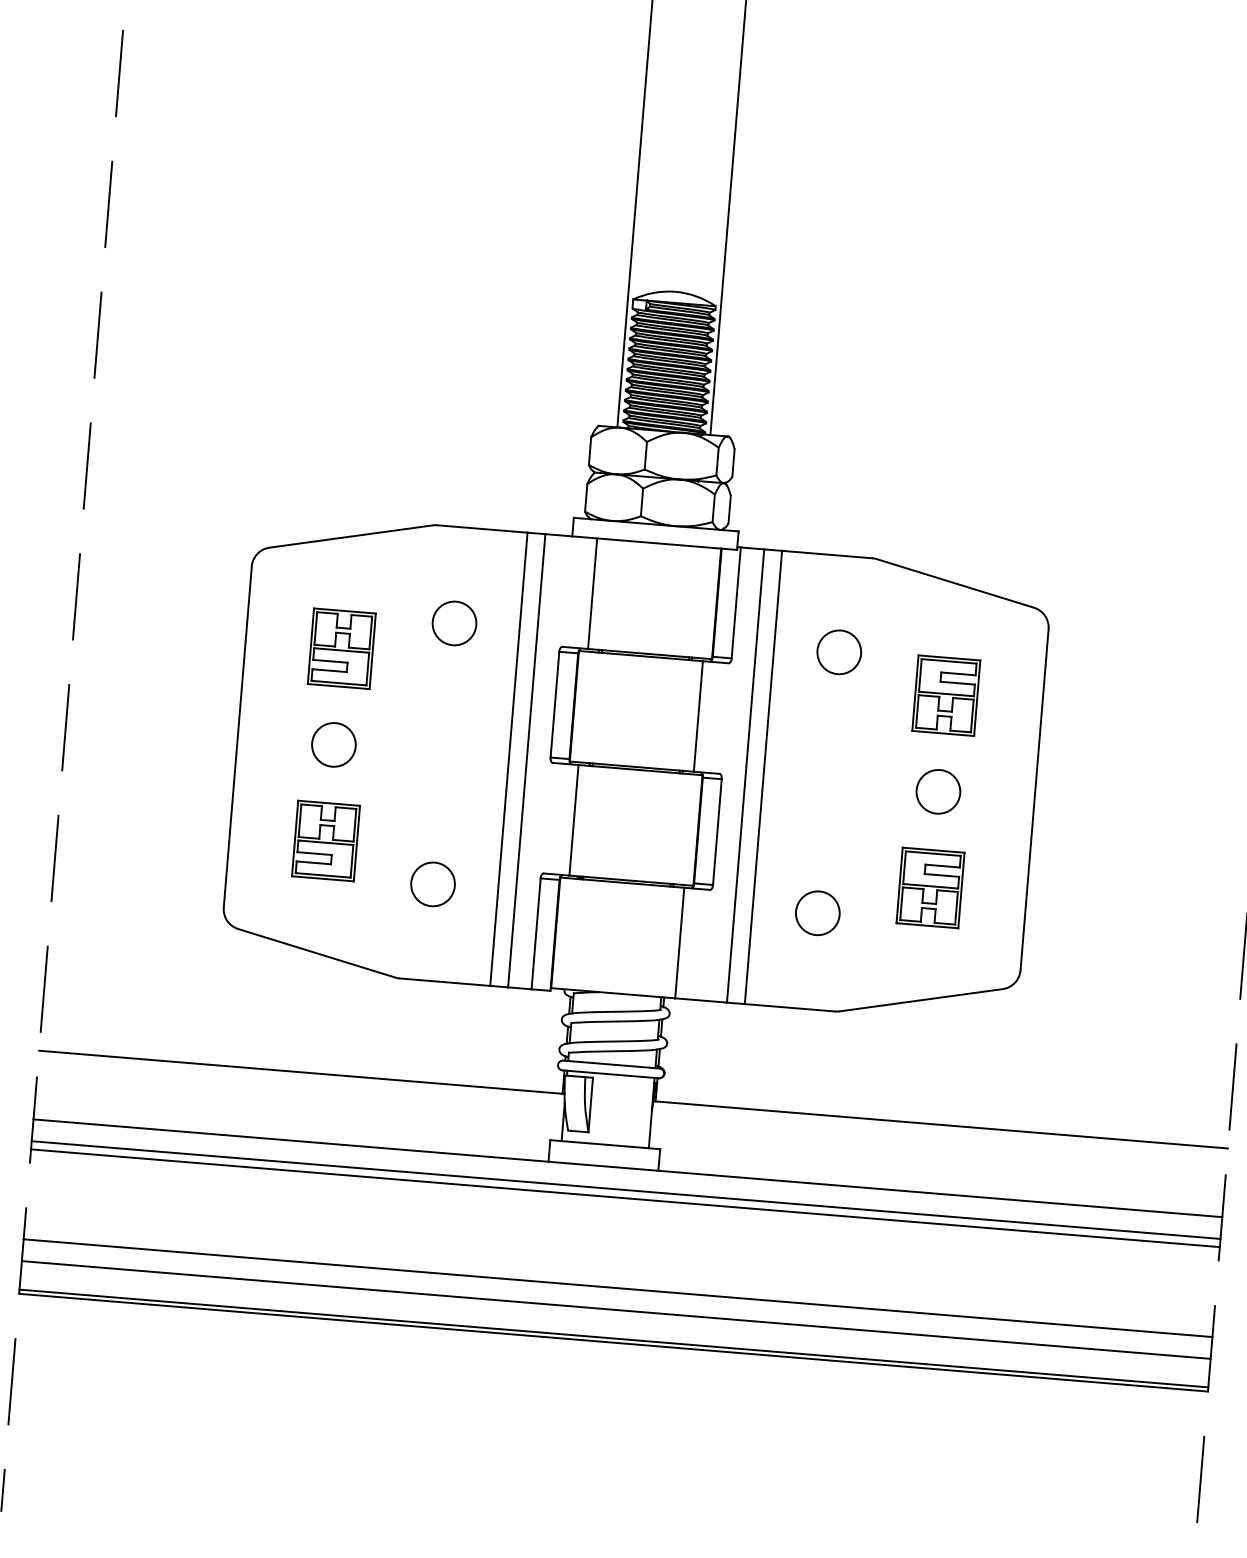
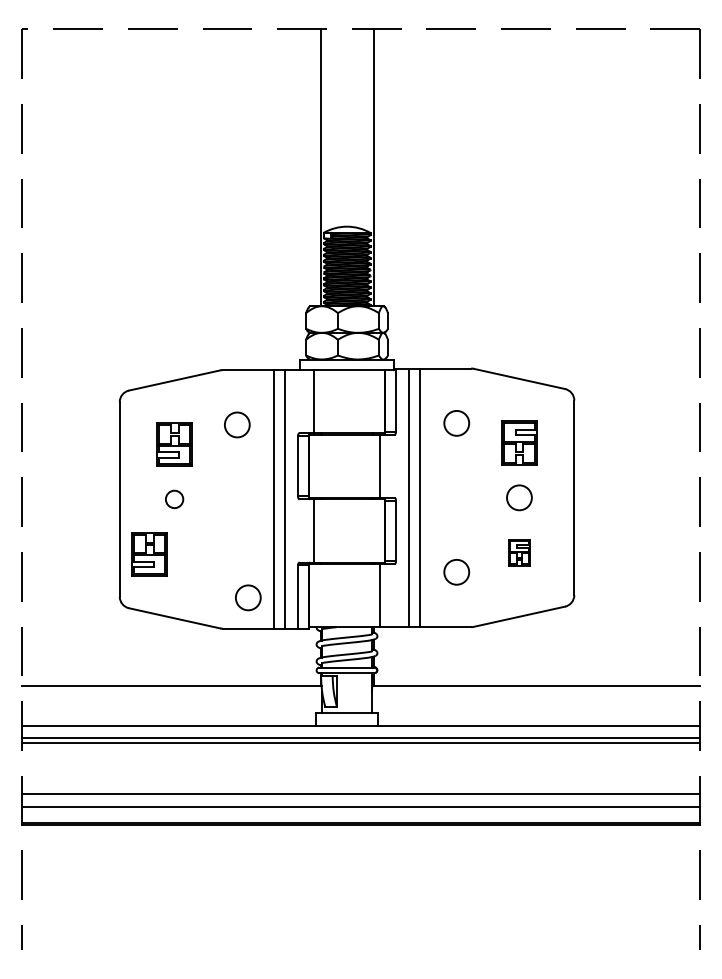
circle: (333, 745) -> (174, 499), size x0.7
part: (325, 841) -> (149, 554), moved
circle: (433, 883) -> (248, 597), moved
part: (930, 887) -> (519, 552), size x0.6

